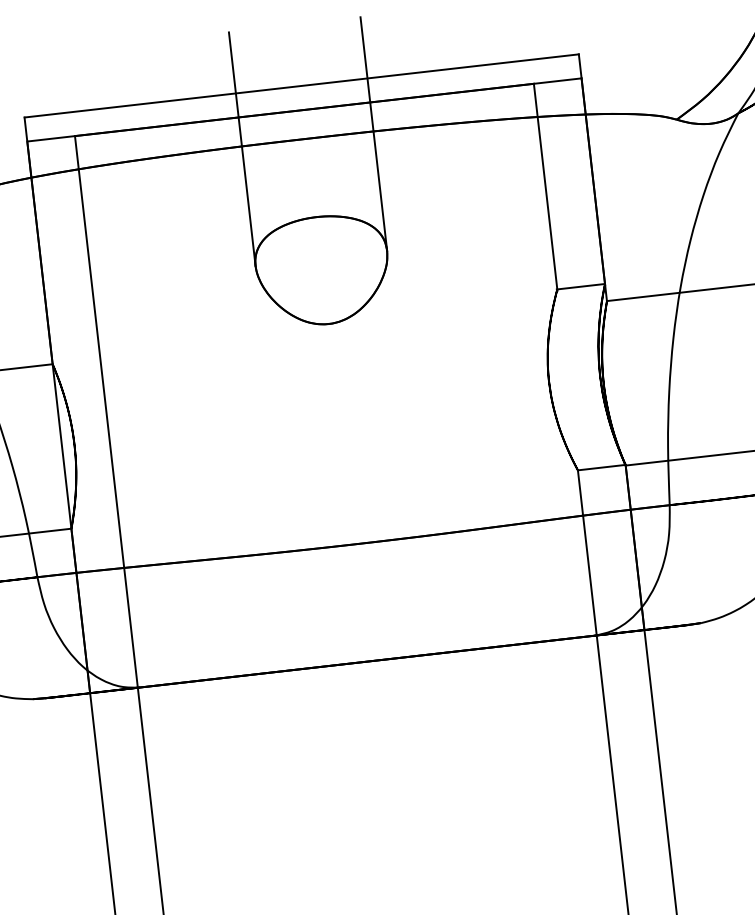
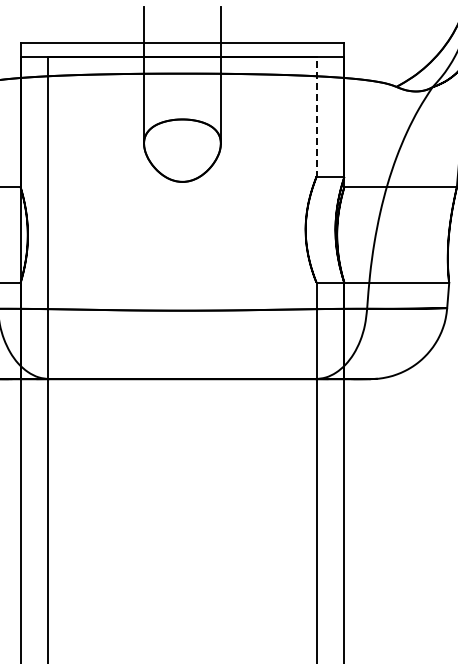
line: (545, 185) -> (316, 116), solid -> dashed

